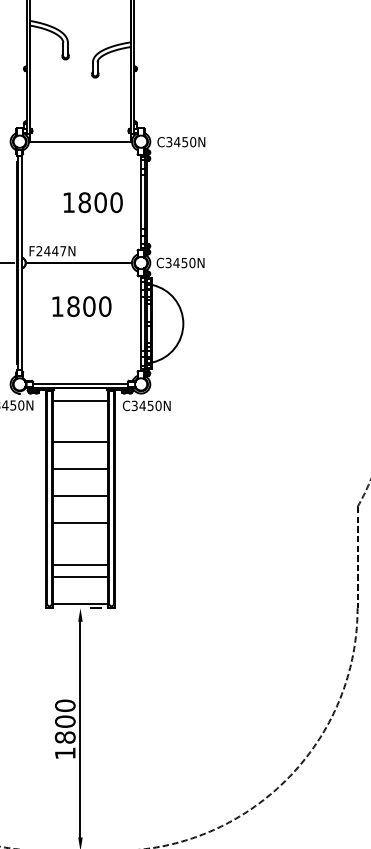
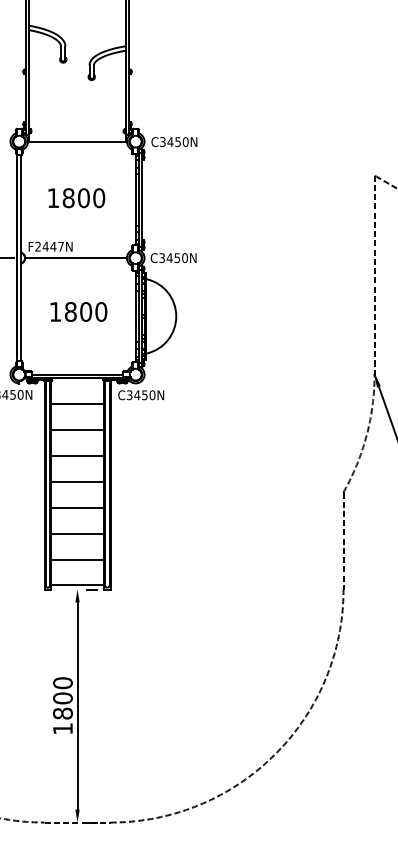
text: (92, 203) -> (76, 198), moved
text: (81, 306) -> (78, 311), moved
line: (80, 400) -> (77, 404), moved
line: (80, 564) -> (77, 533), moved

